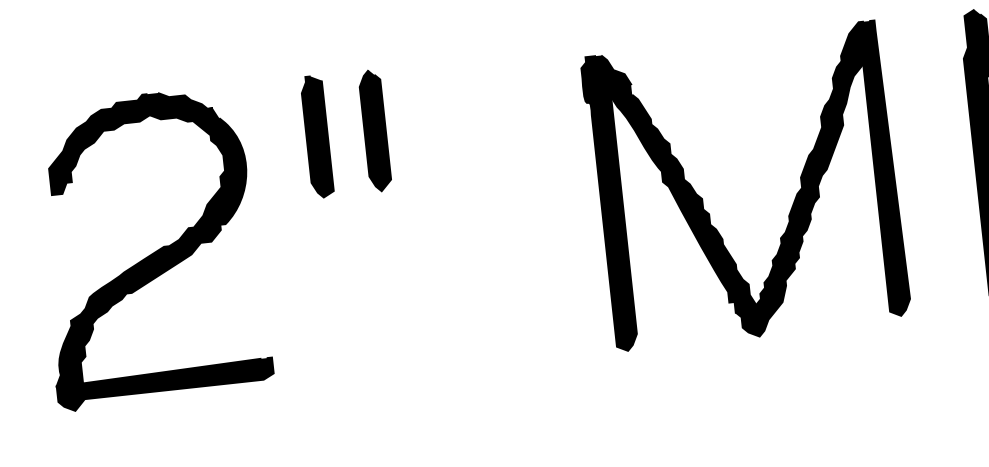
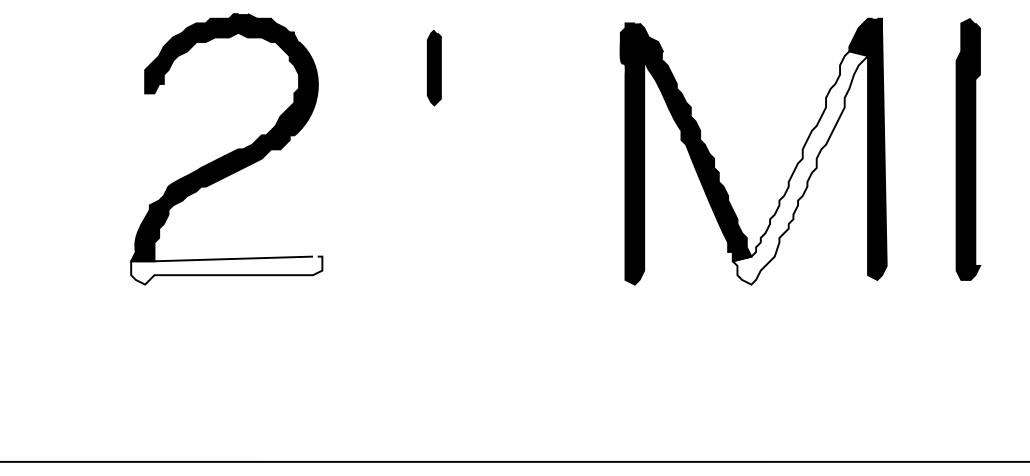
part: (375, 130) -> (434, 67), size x0.7
part: (316, 136) -> (382, 67), removed
fill: (800, 198) -> (800, 167), removed
fill: (165, 385) -> (226, 270), removed

